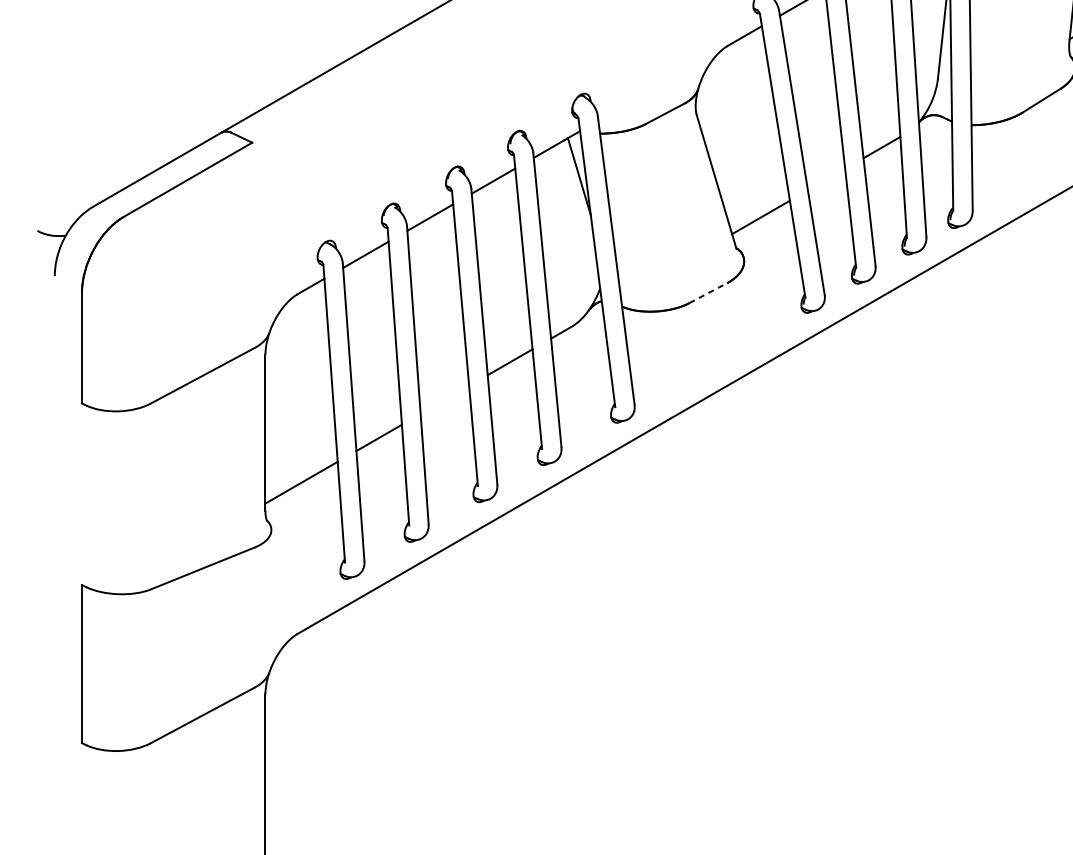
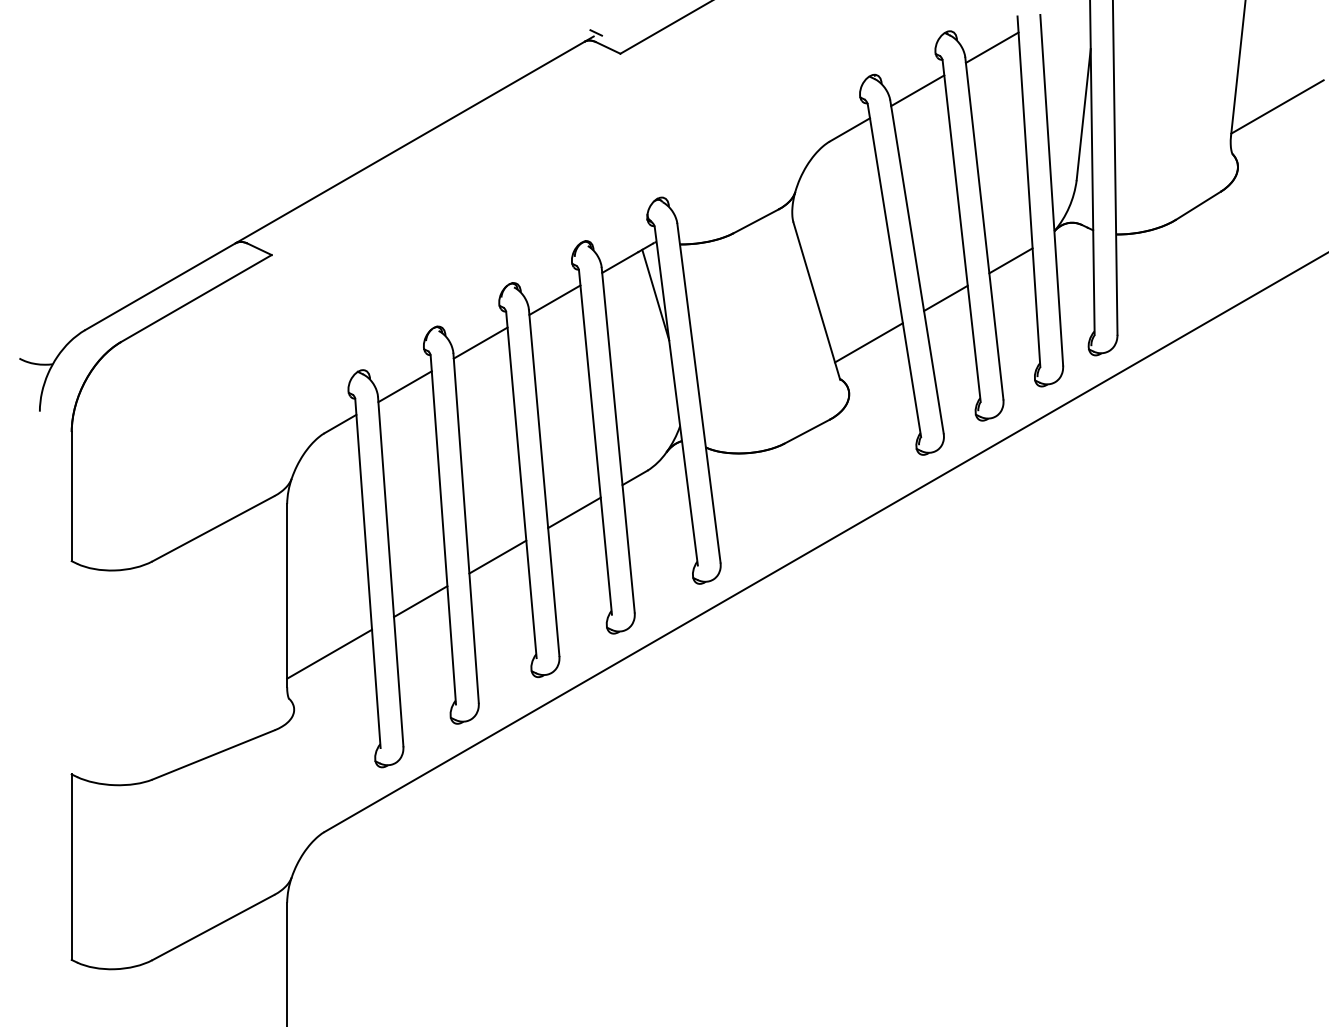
line: (826, 179) -> (945, 298), added
line: (708, 292) -> (807, 431), dashed -> solid
line: (444, 399) -> (497, 556), added

